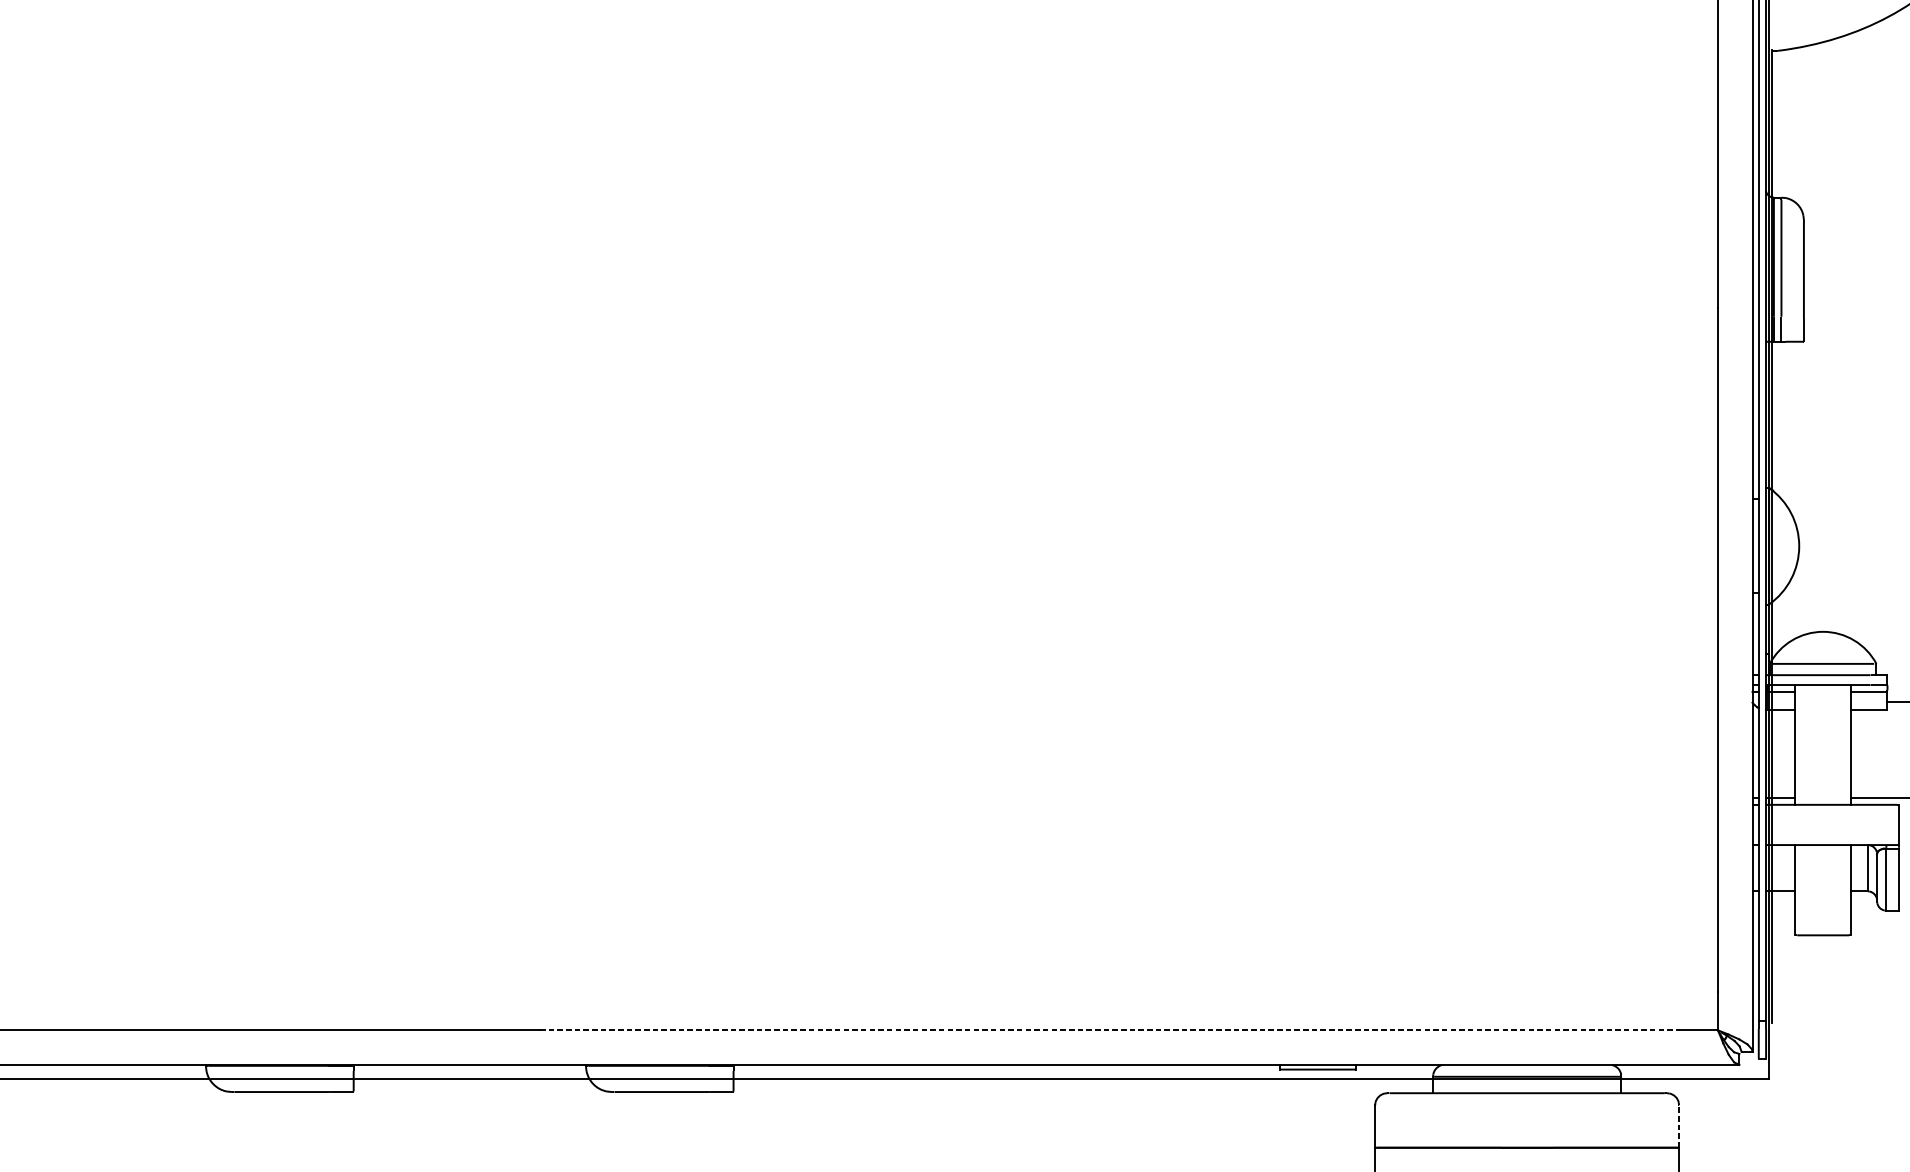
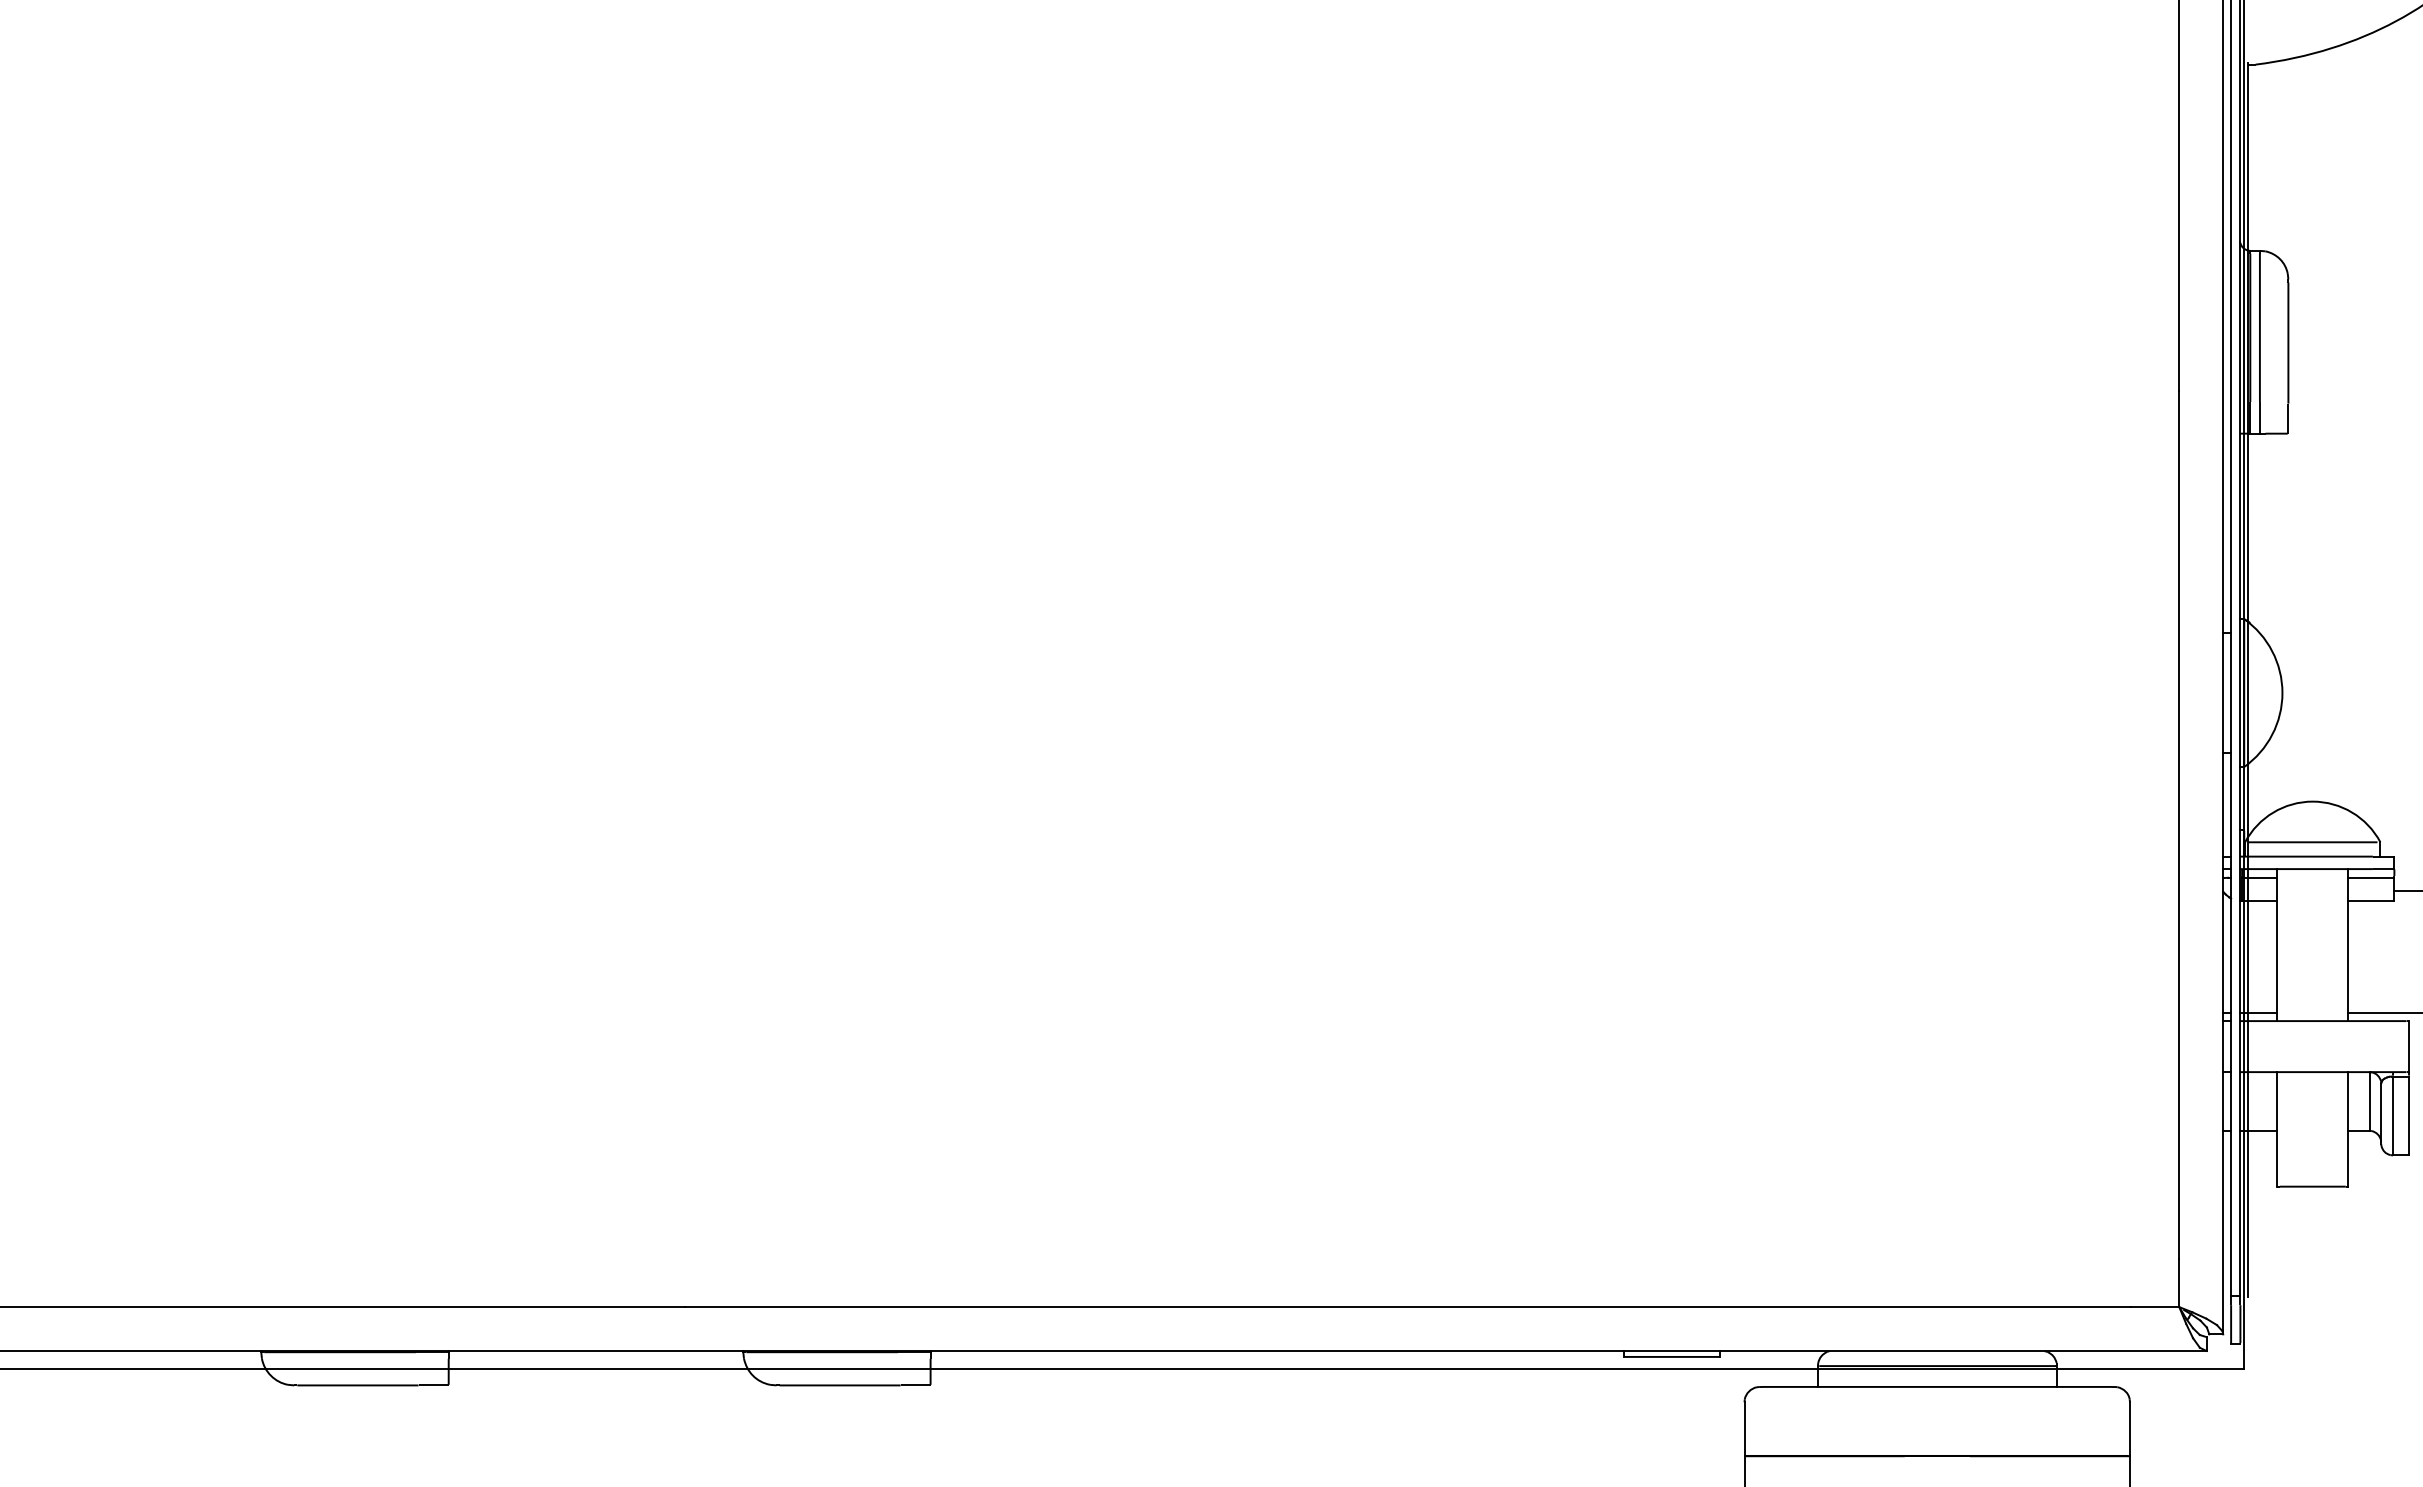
line: (1110, 1030) -> (1408, 1307), dashed -> solid
line: (1678, 1126) -> (2129, 1429), dashed -> solid

